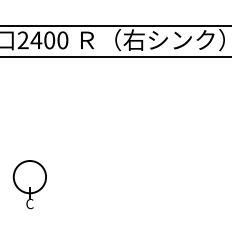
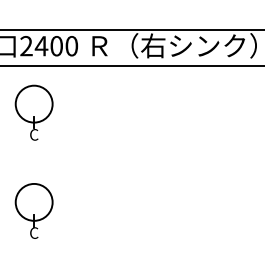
part: (29, 98) -> (33, 112), added

